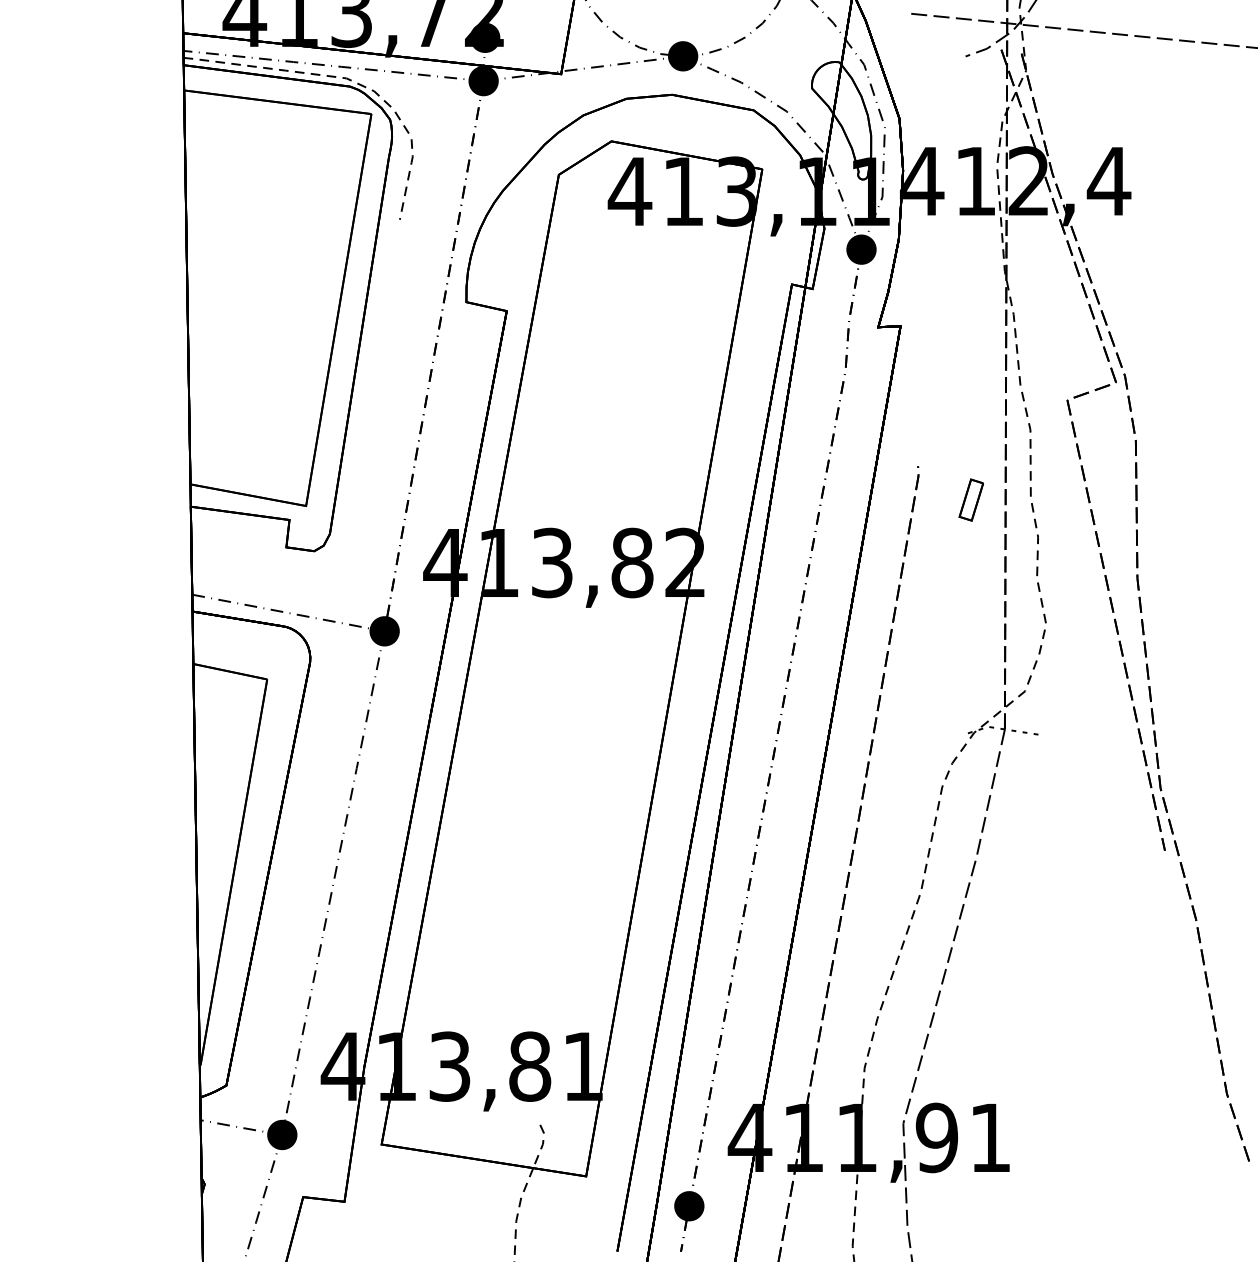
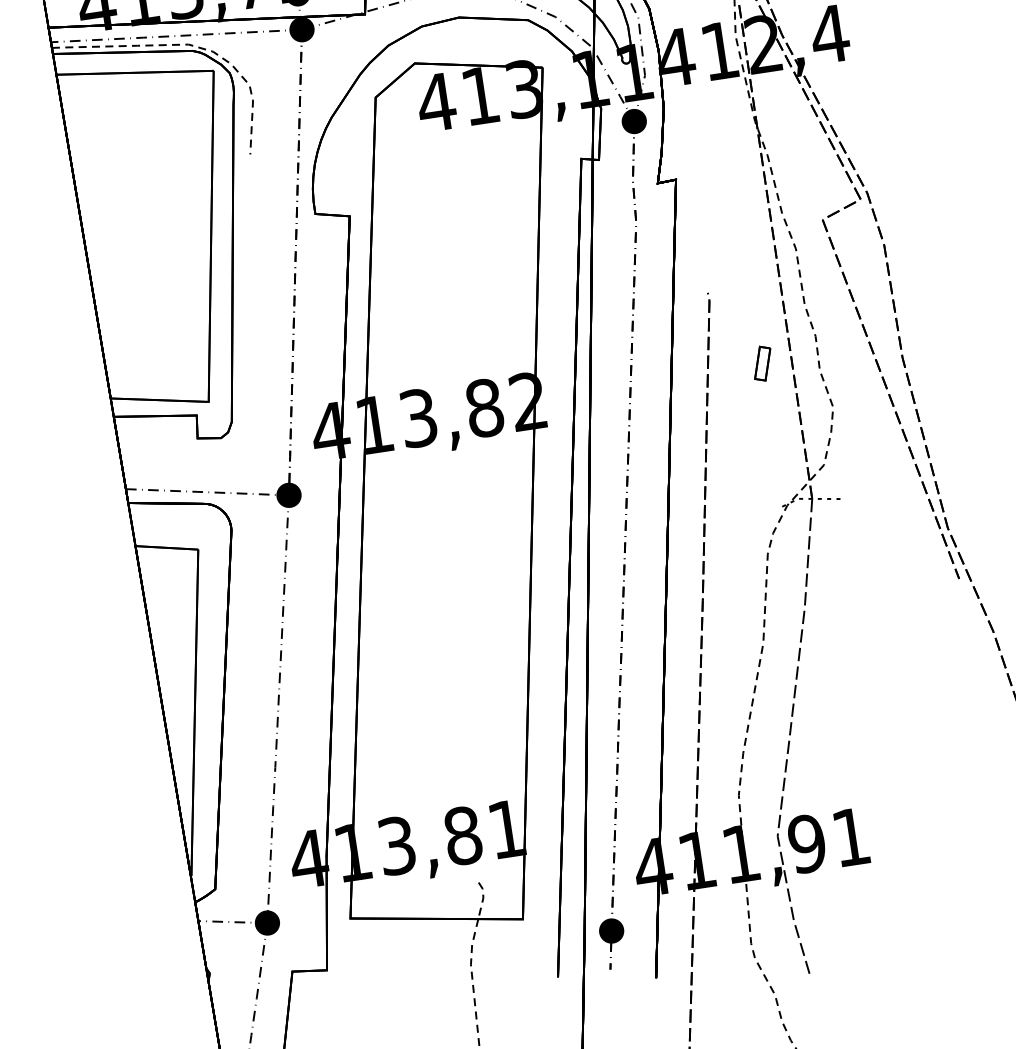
part: (970, 499) -> (761, 363), moved

